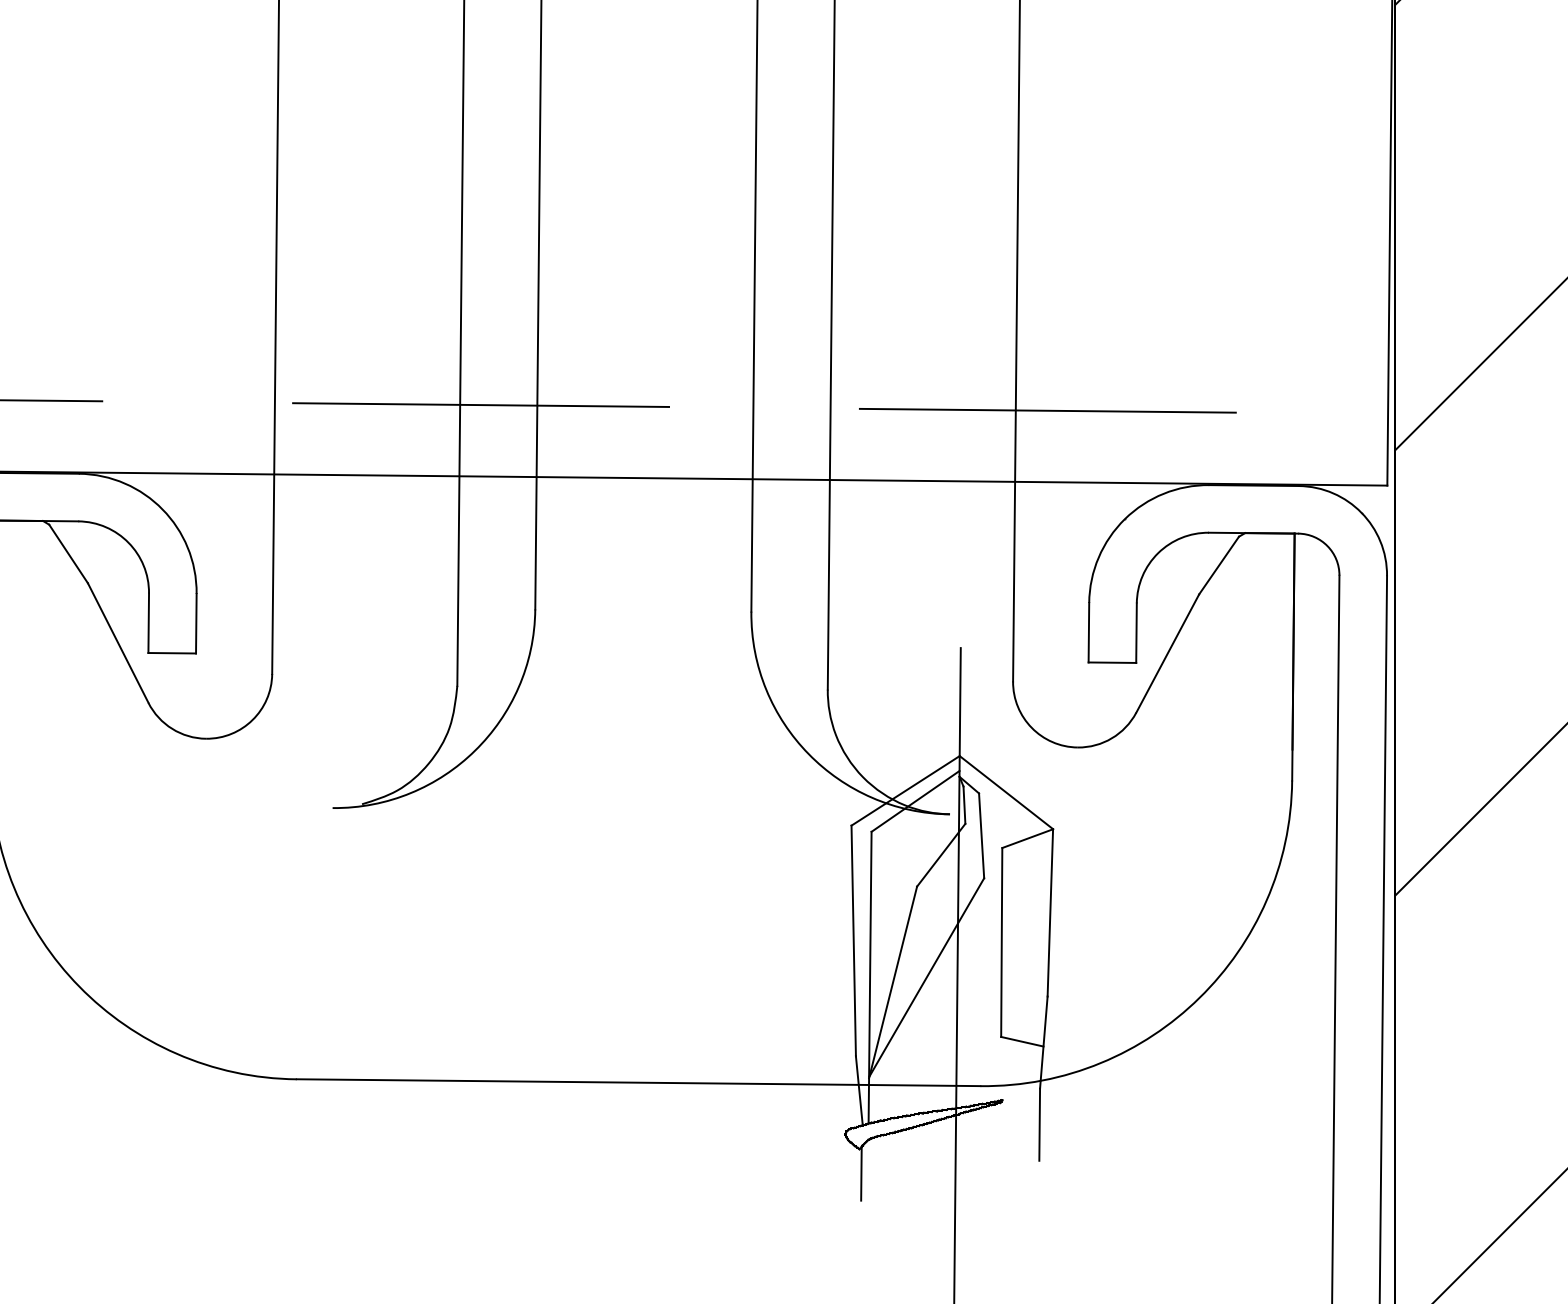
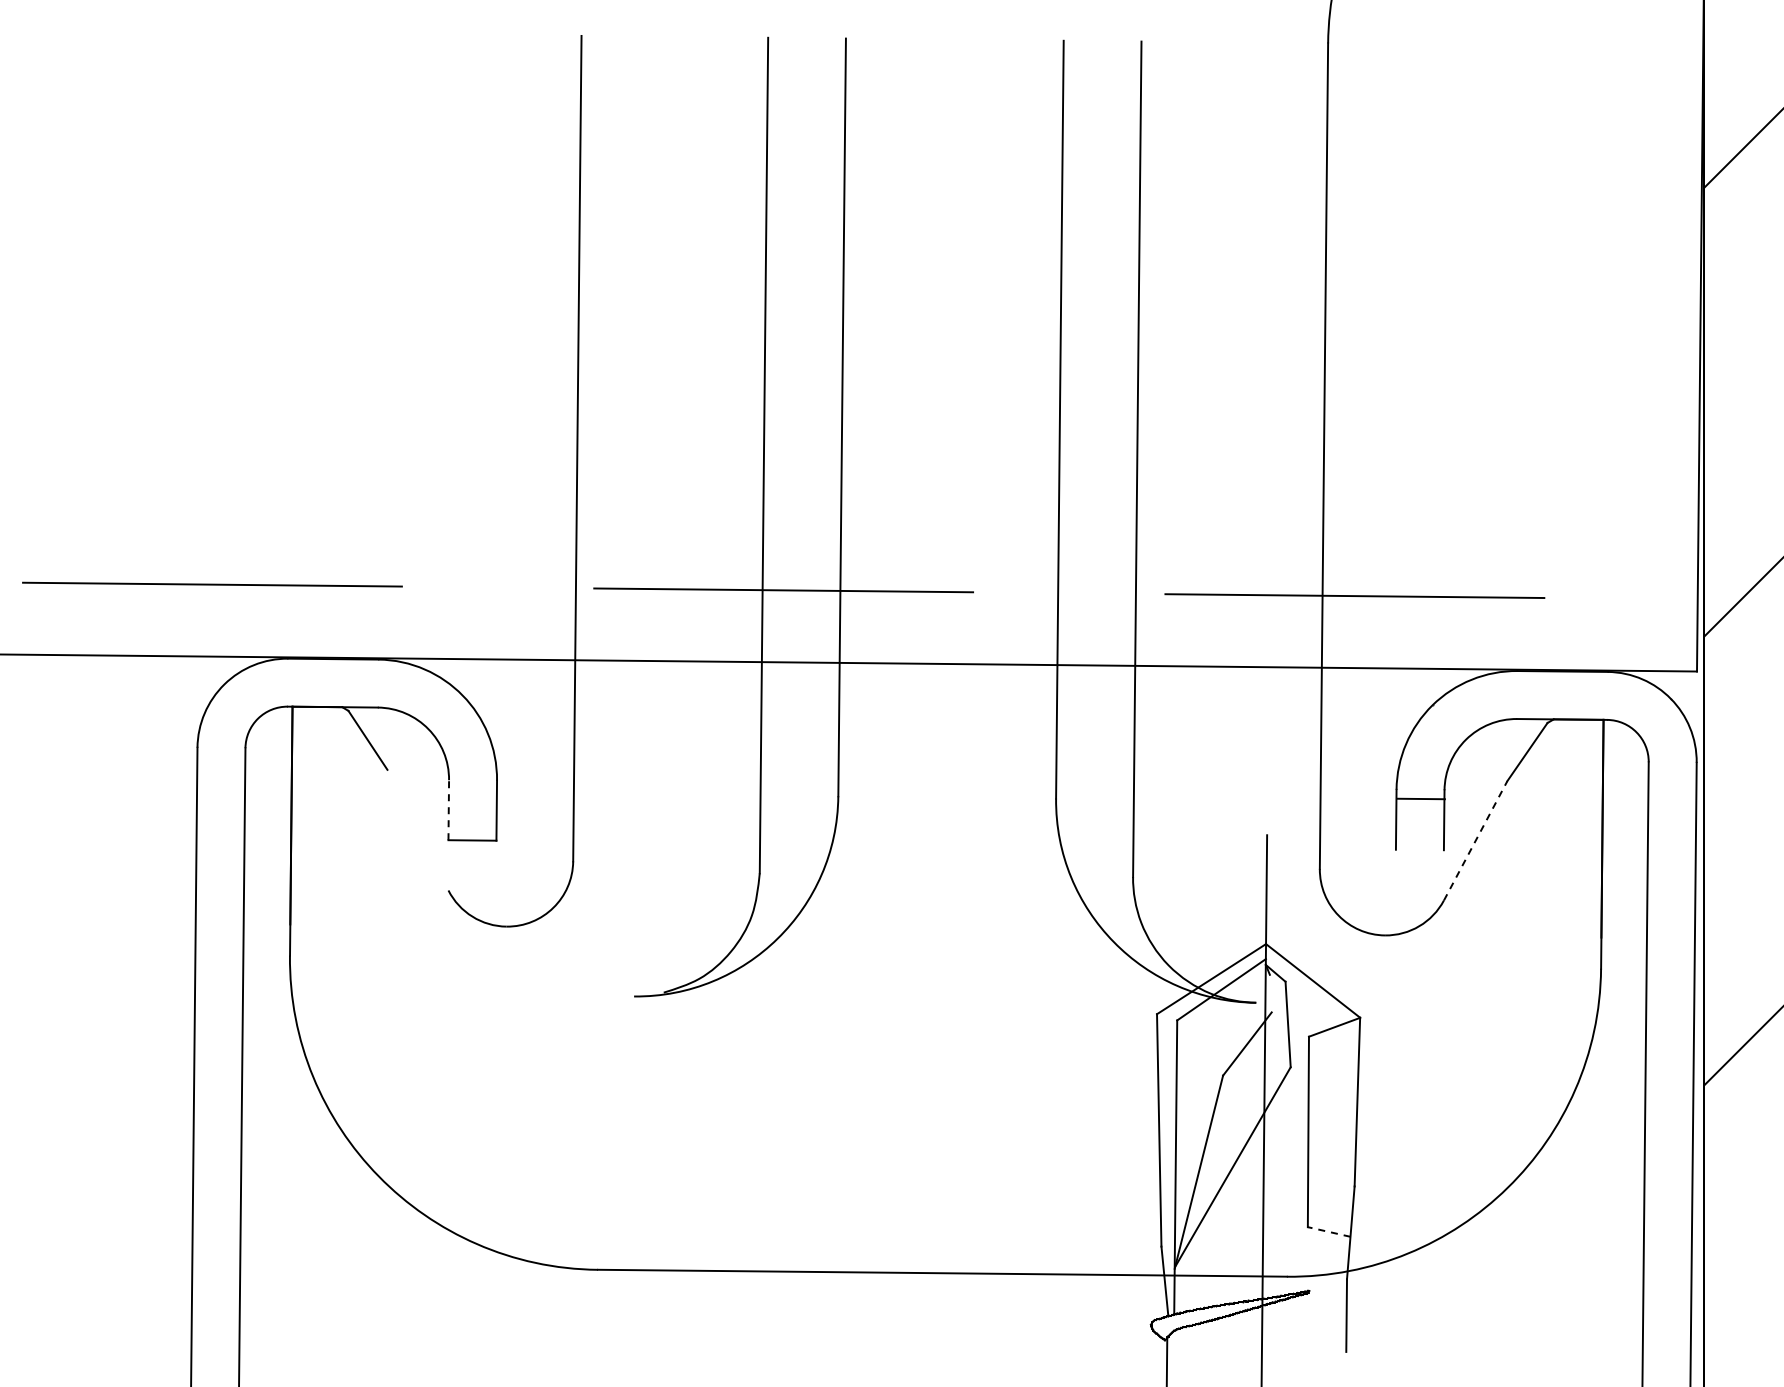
line: (148, 623) -> (448, 810), solid -> dashed
line: (117, 642) -> (417, 829), removed
line: (1167, 653) -> (1475, 840), solid -> dashed
line: (1111, 662) -> (1420, 798), moved
line: (964, 805) -> (1270, 993), removed
line: (1022, 1041) -> (1329, 1231), solid -> dashed

